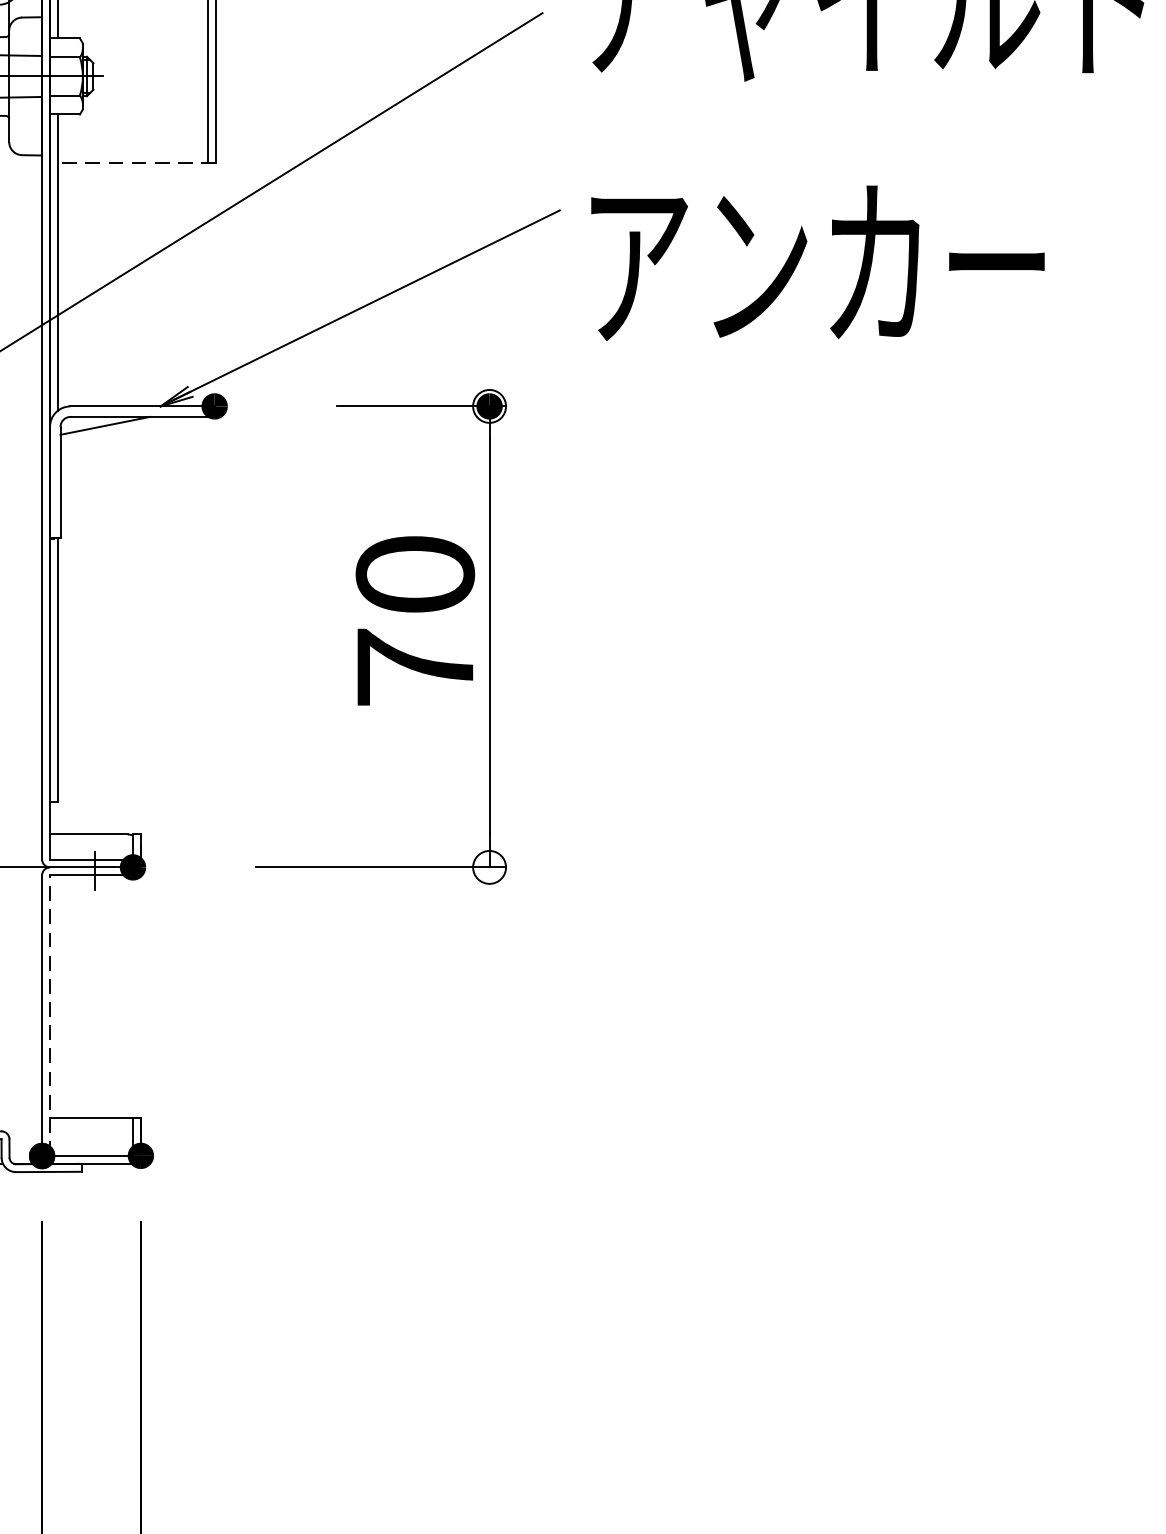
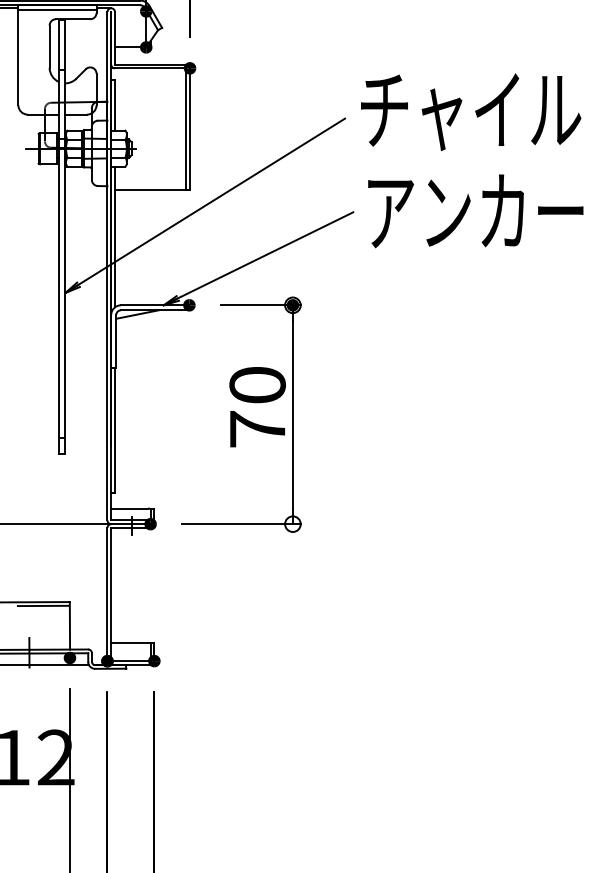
line: (136, 162) -> (152, 189), dashed -> solid
text: (817, 263) -> (475, 211), moved
part: (381, 636) -> (241, 414), moved
line: (50, 1015) -> (111, 594), dashed -> solid

